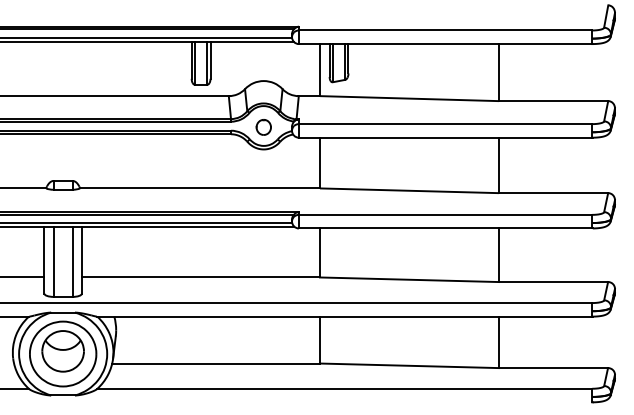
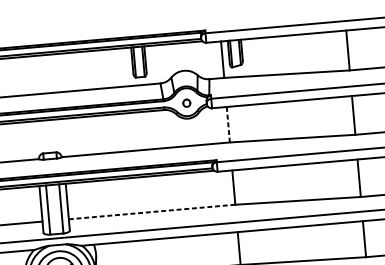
part: (263, 127) -> (186, 103), size x0.7
line: (319, 163) -> (228, 125), solid -> dashed
line: (201, 277) -> (152, 212), solid -> dashed

